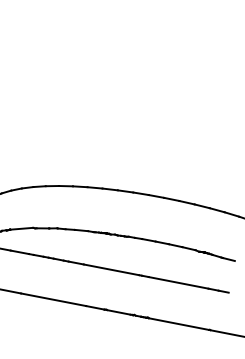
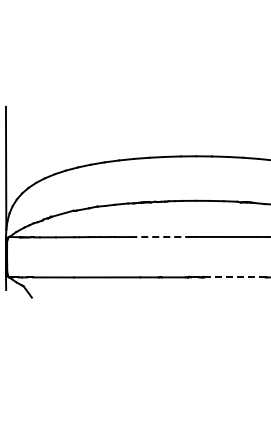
line: (111, 270) -> (158, 237), solid -> dashed
line: (178, 324) -> (234, 277), solid -> dashed

